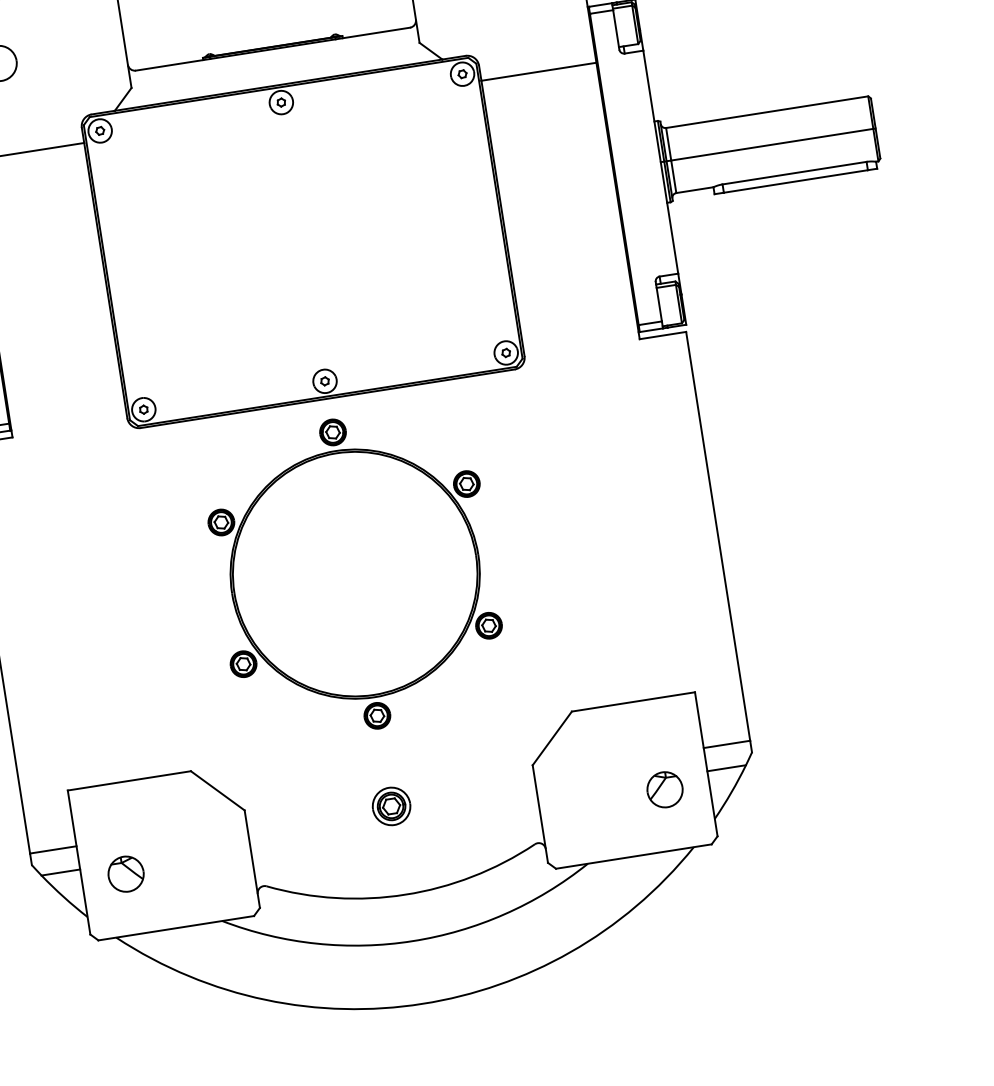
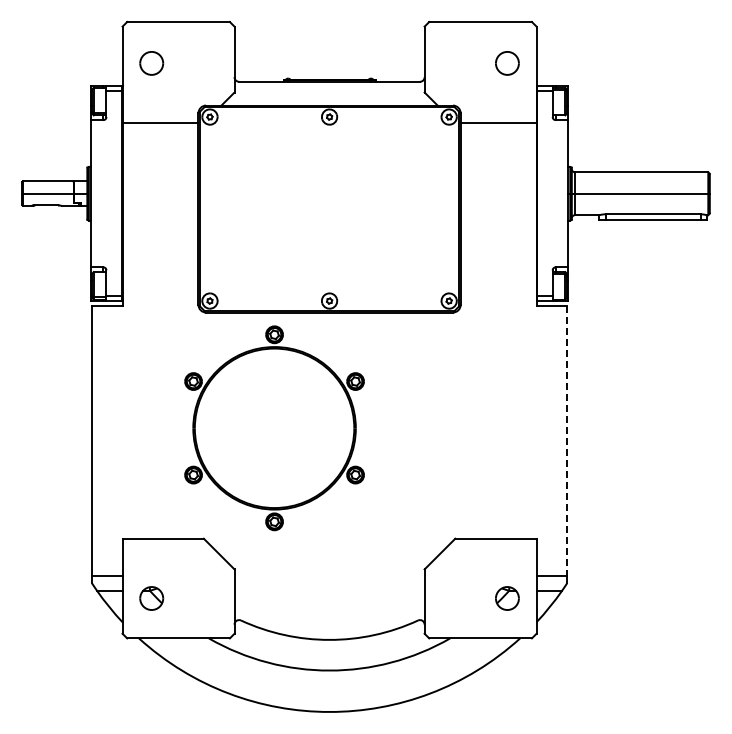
line: (718, 536) -> (567, 440), solid -> dashed
part: (355, 574) -> (274, 428), moved
part: (391, 806) -> (329, 581), removed

